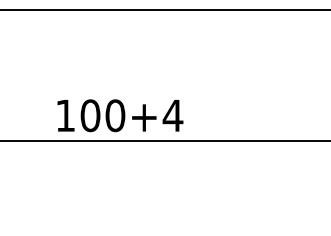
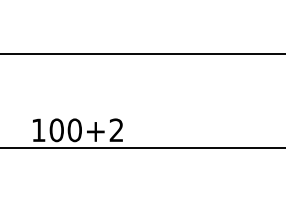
text: (172, 114) -> (116, 129), 100+4 -> 100+2

